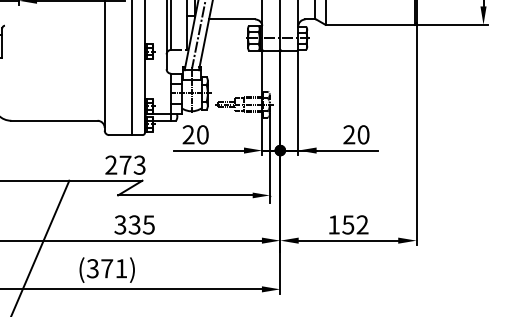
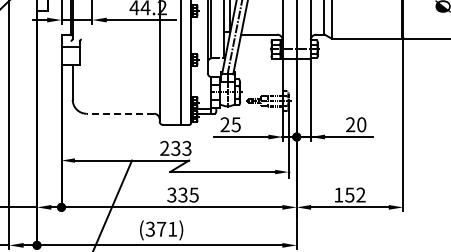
line: (54, 120) -> (120, 113), solid -> dashed
text: (201, 134) -> (235, 124), 20 -> 25
text: (125, 163) -> (175, 147), 273 -> 233

